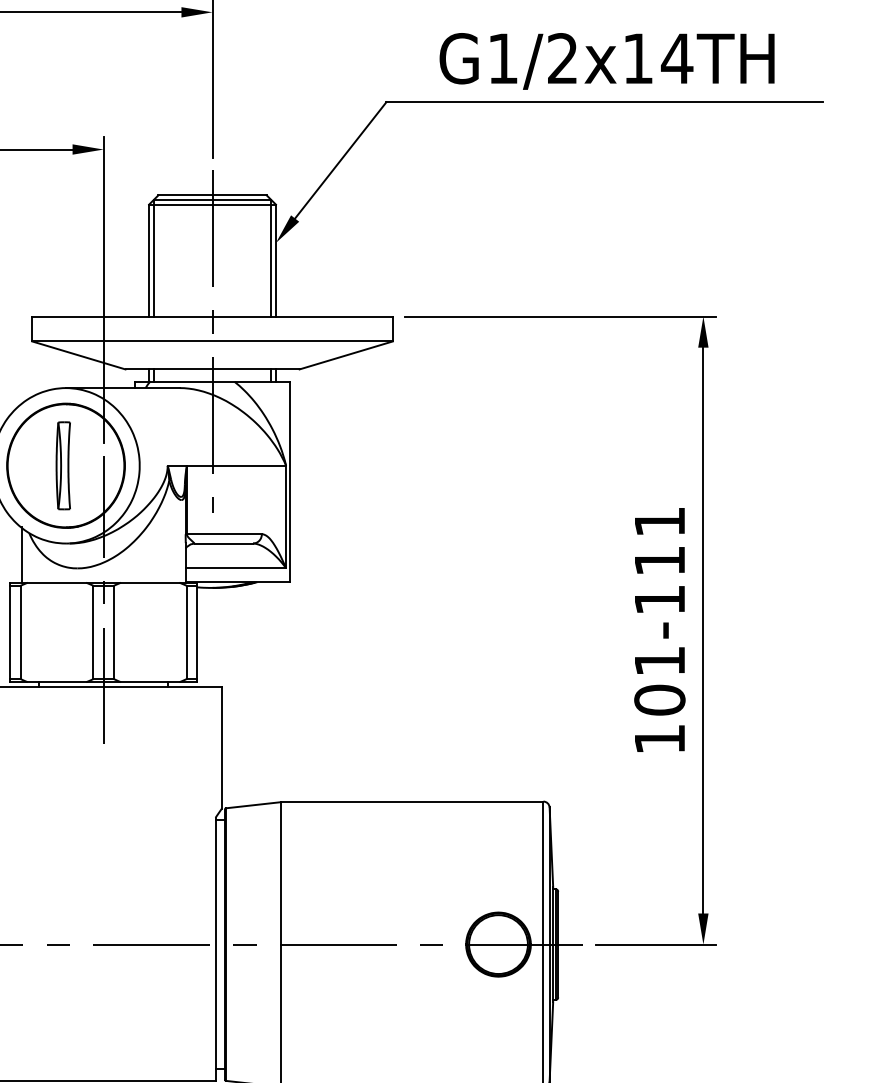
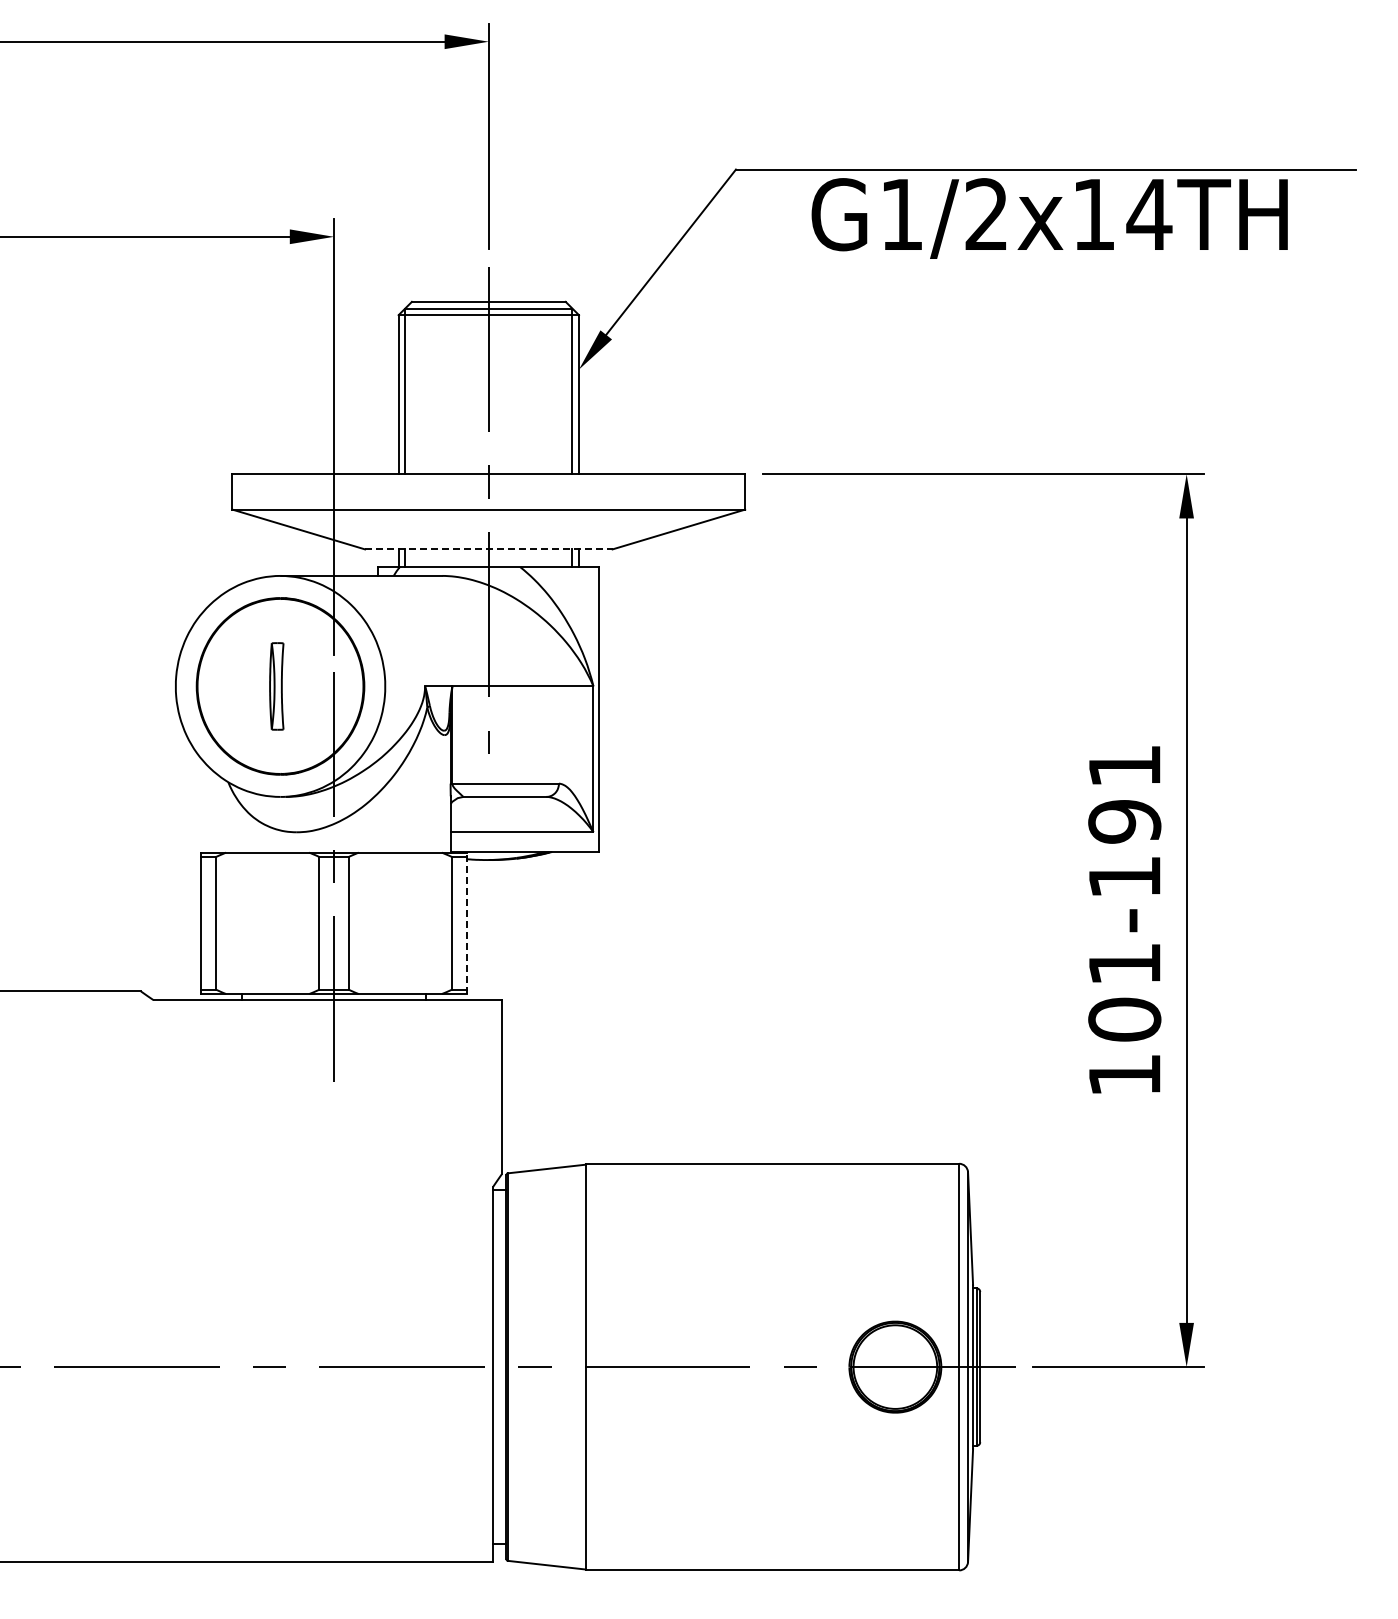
text: (606, 61) -> (1049, 218), moved
line: (212, 369) -> (488, 549), solid -> dashed
part: (63, 465) -> (276, 686), size x0.7
line: (21, 554) -> (217, 812), removed
text: (659, 560) -> (1124, 821), 101-111 -> 101-191
line: (196, 632) -> (466, 923), solid -> dashed

